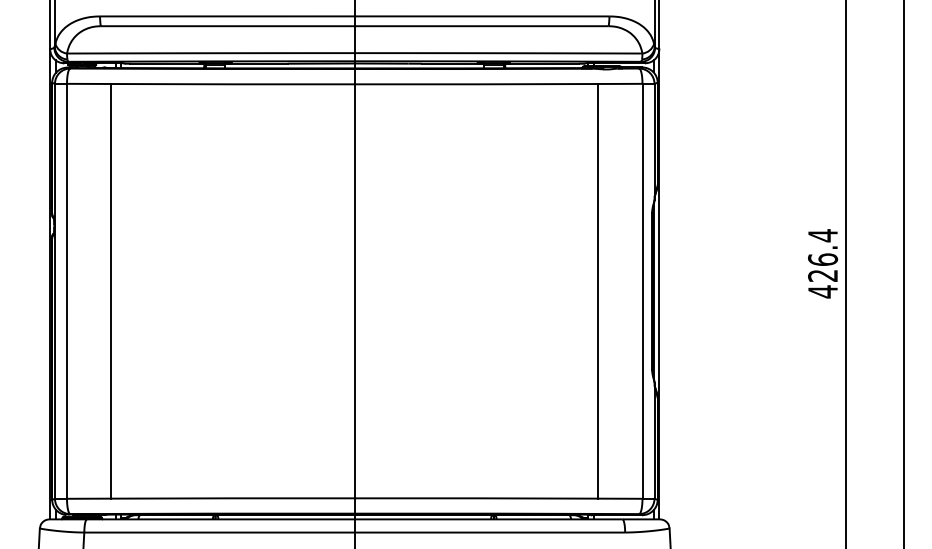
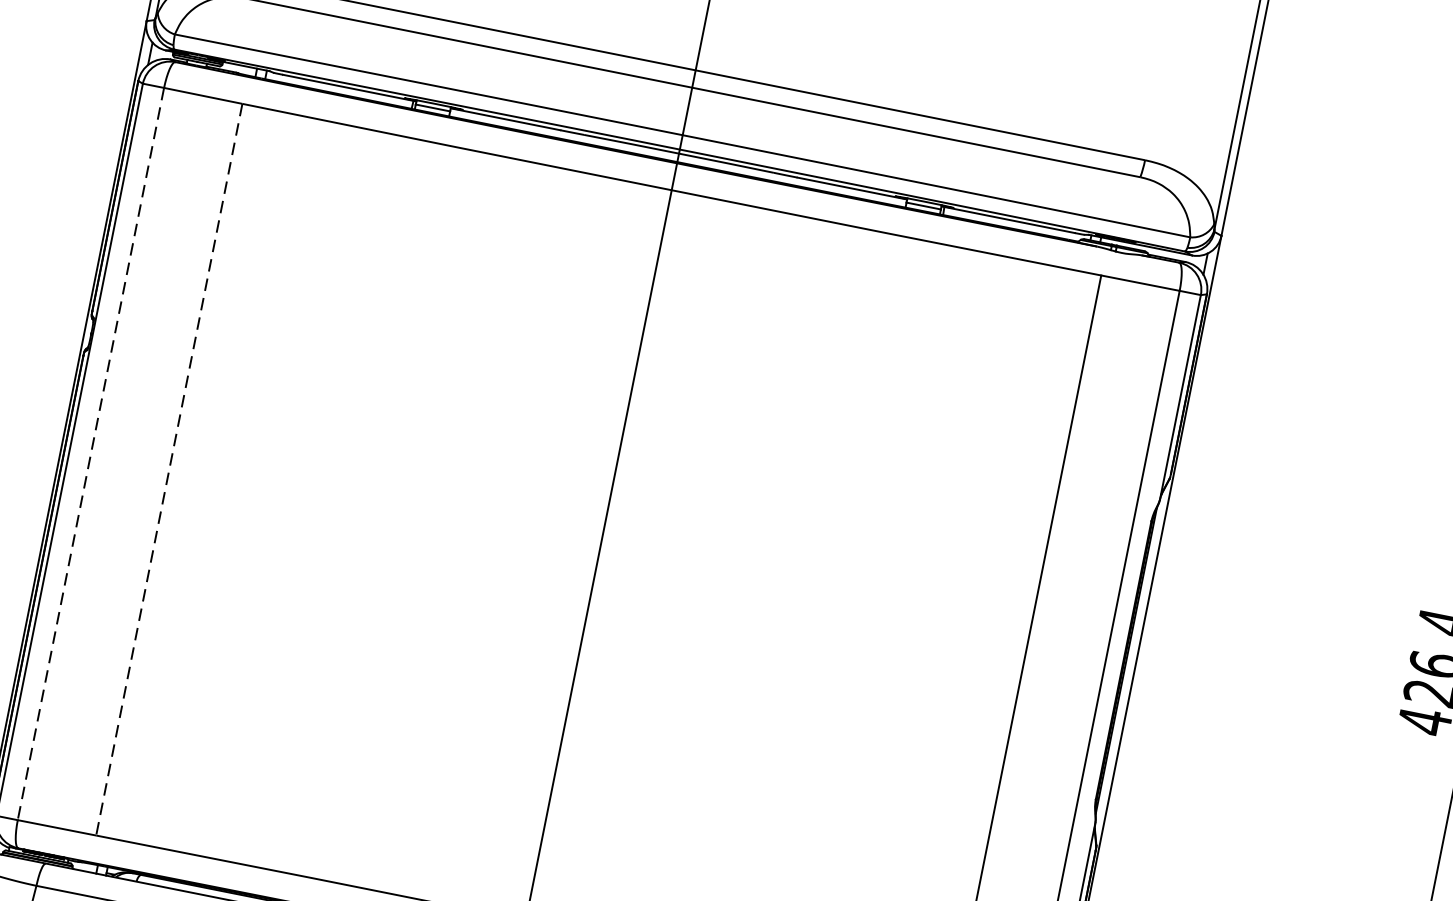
line: (66, 291) -> (90, 454), solid -> dashed
line: (111, 291) -> (169, 470), solid -> dashed

